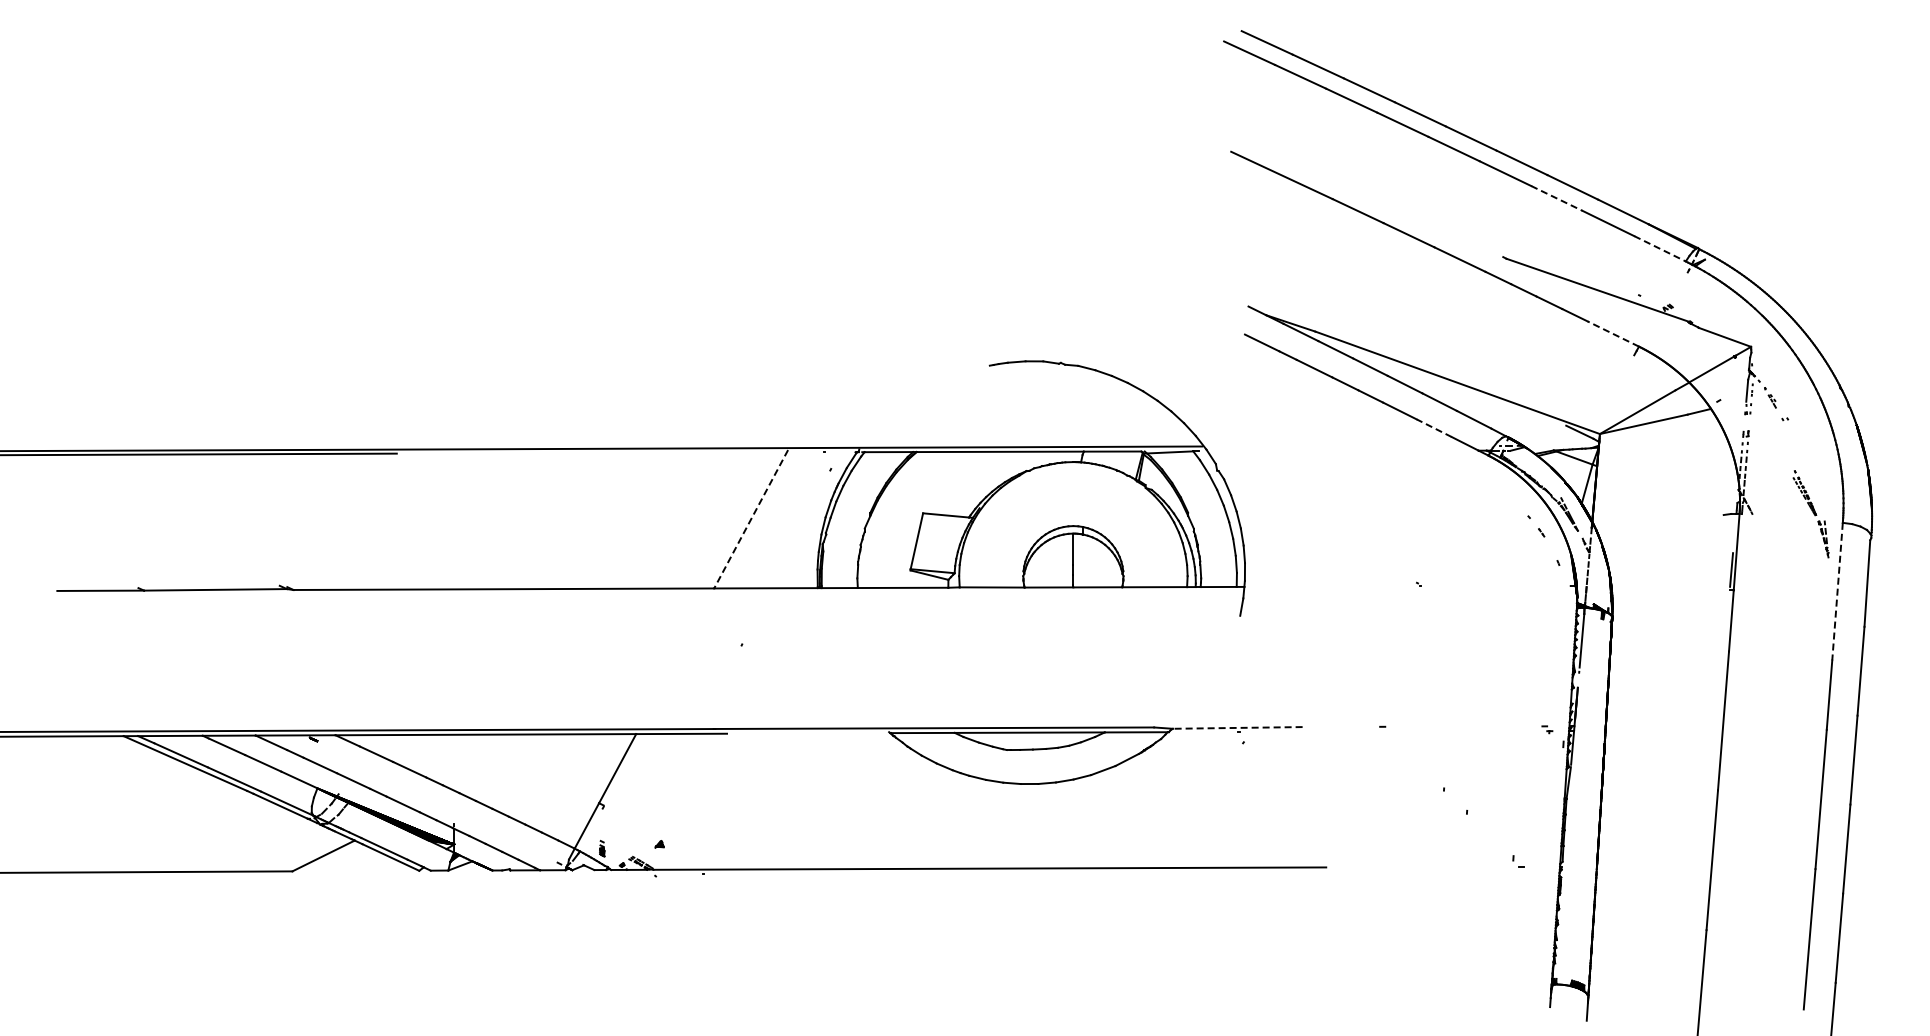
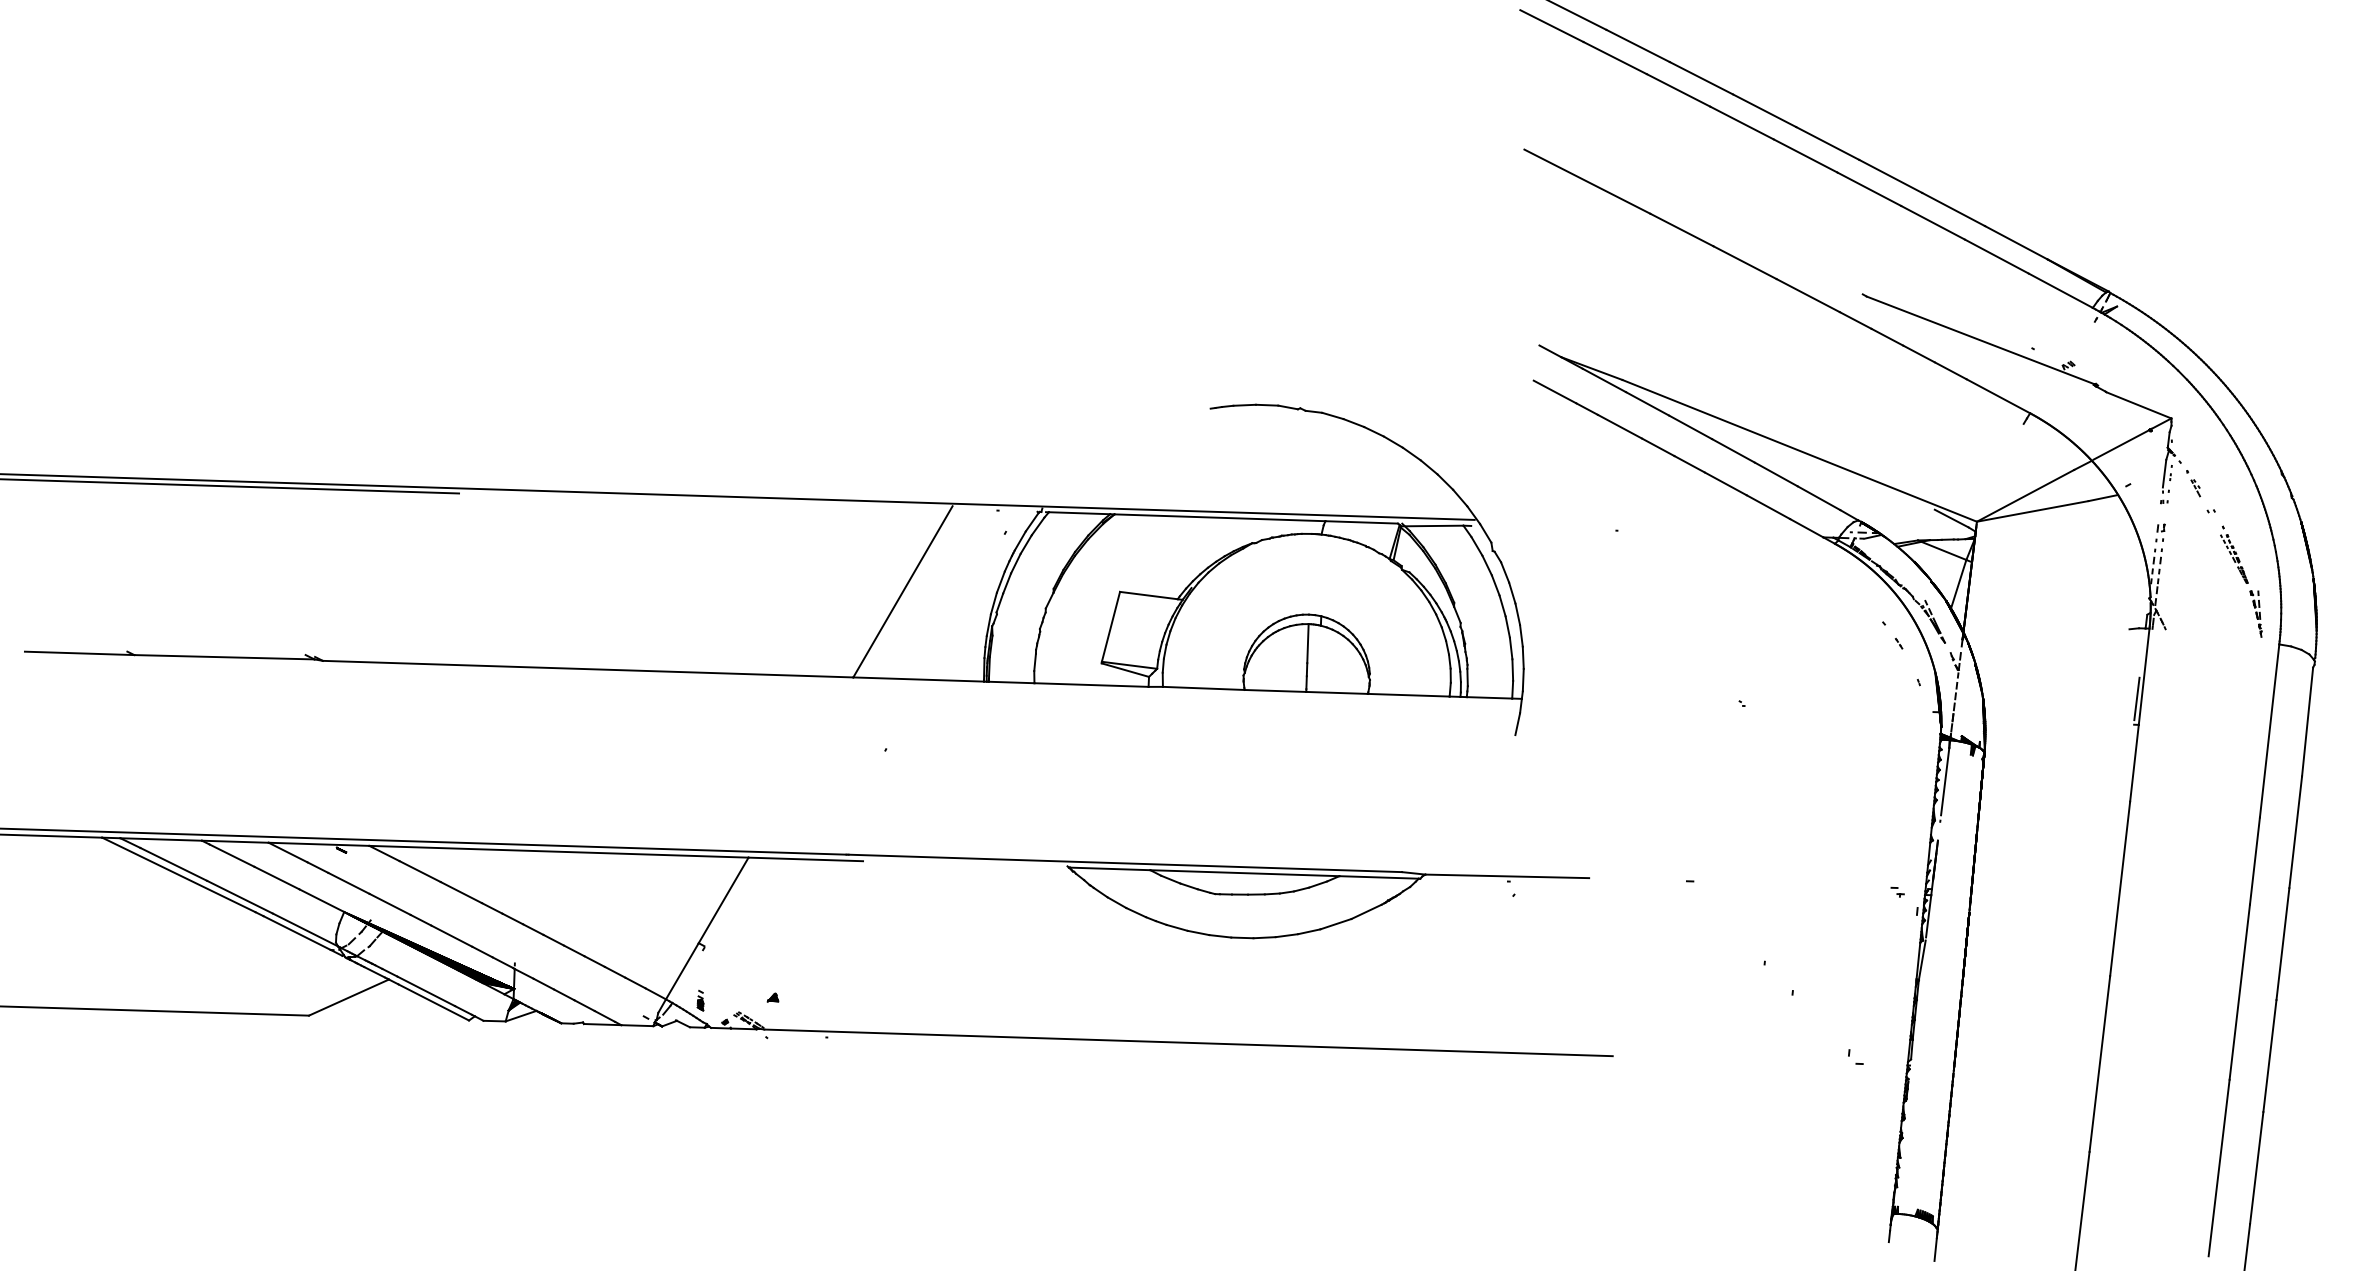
line: (1556, 198) -> (1932, 222), dashed -> solid
line: (1660, 248) -> (2061, 290), dashed -> solid
line: (1613, 334) -> (1998, 396), dashed -> solid
line: (1434, 428) -> (1768, 507), dashed -> solid
part: (1810, 514) -> (2240, 582), moved
line: (750, 519) -> (902, 592), dashed -> solid
line: (1837, 592) -> (2269, 732), dashed -> solid
line: (1237, 727) -> (1507, 875), dashed -> solid

